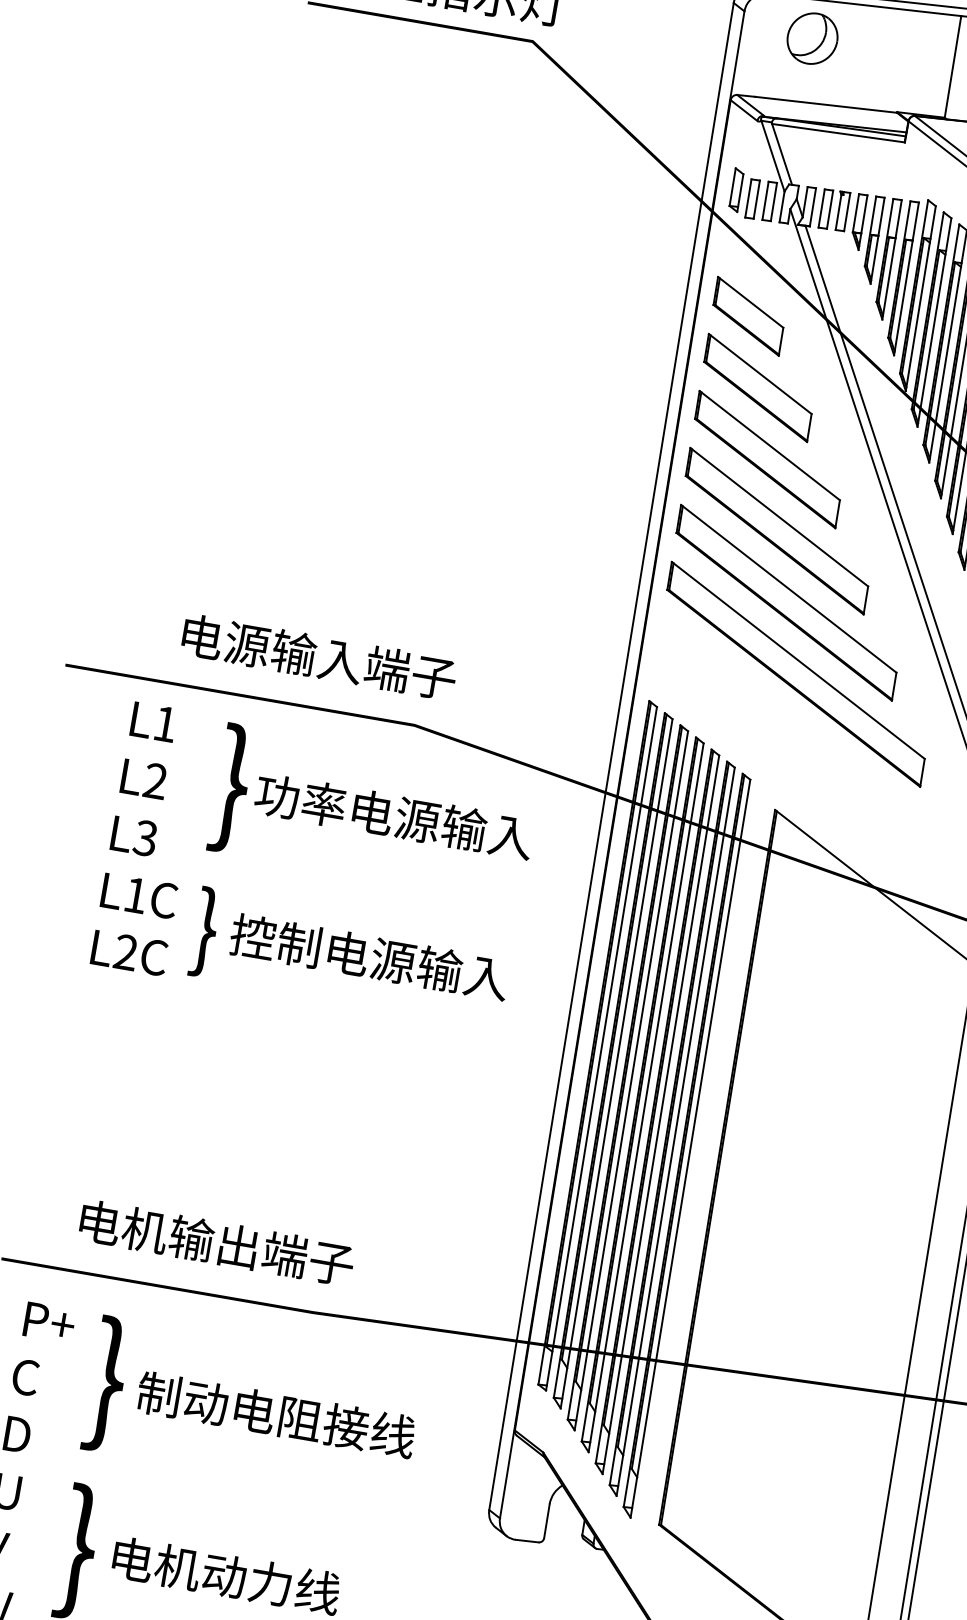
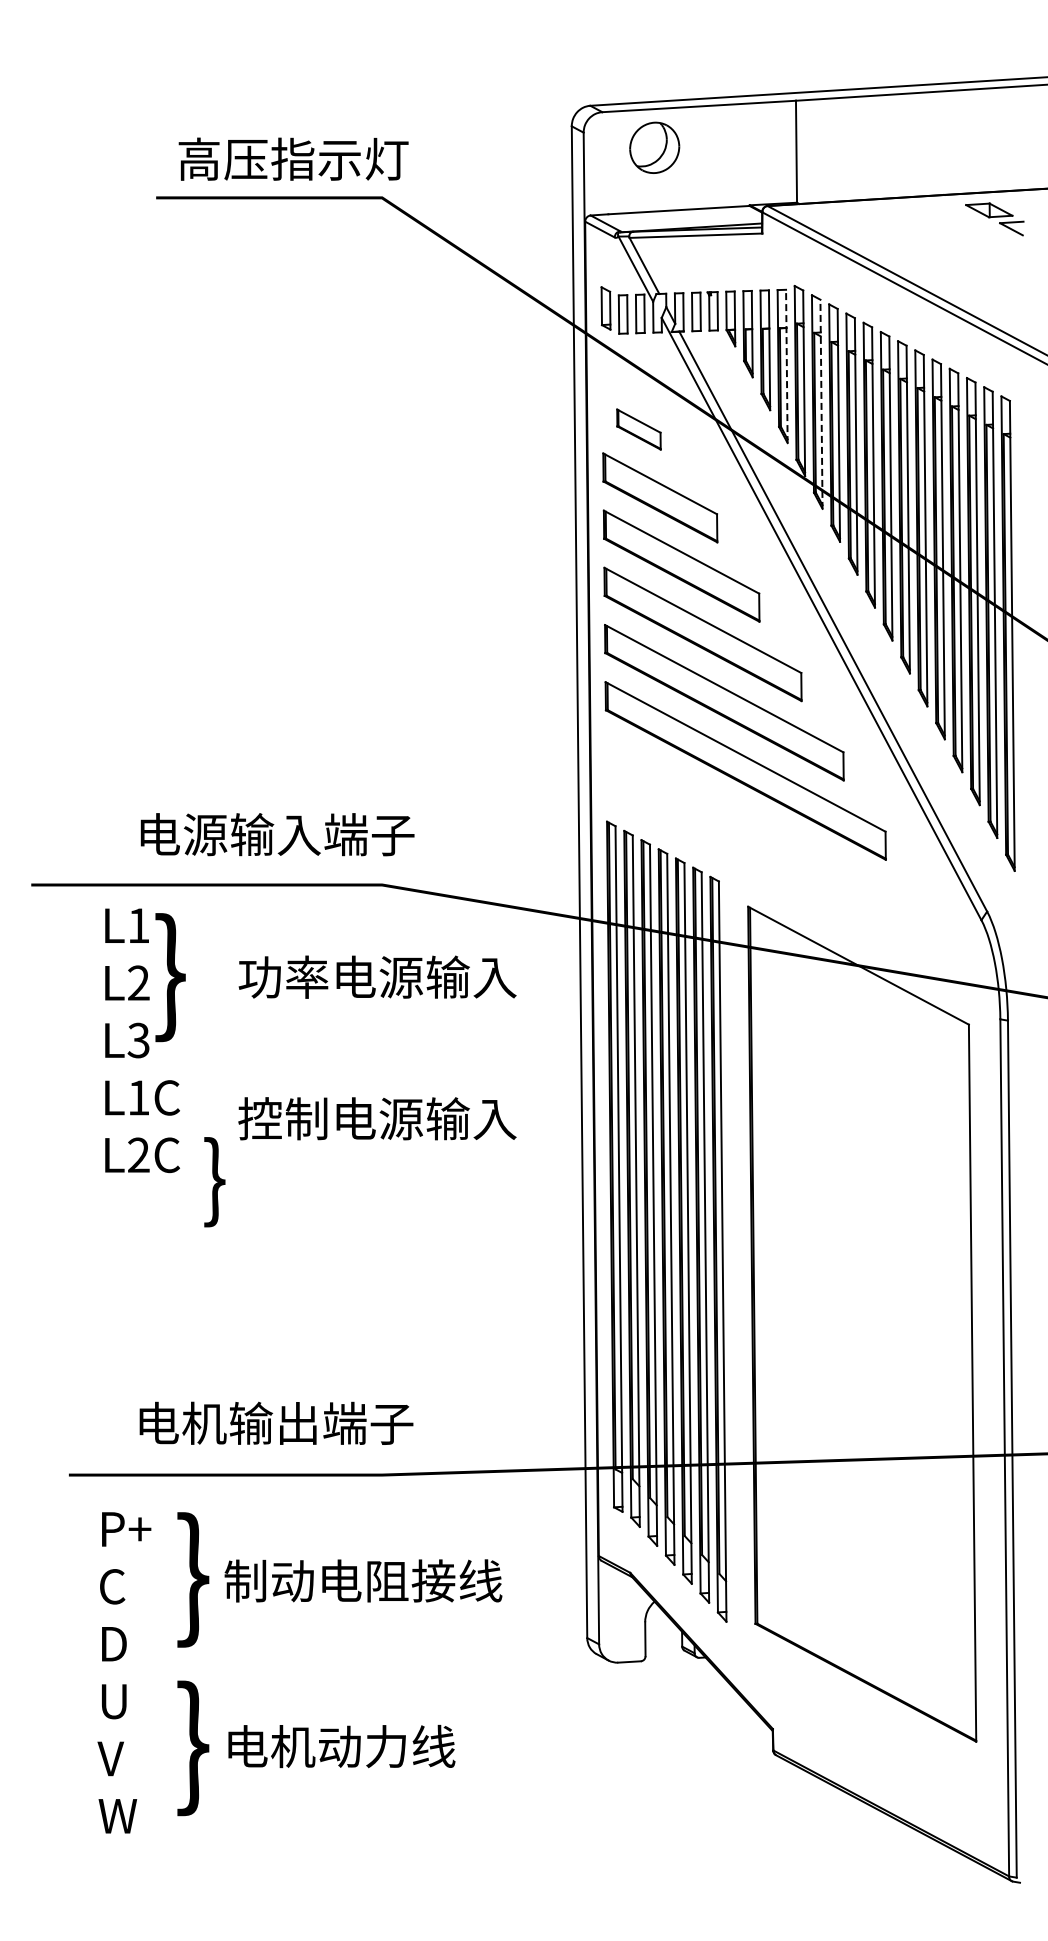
line: (906, 278) -> (786, 366), solid -> dashed
part: (748, 316) -> (638, 429), size x0.6
line: (934, 322) -> (821, 404), solid -> dashed
text: (231, 788) -> (170, 977), moved
text: (204, 932) -> (214, 1182), moved

